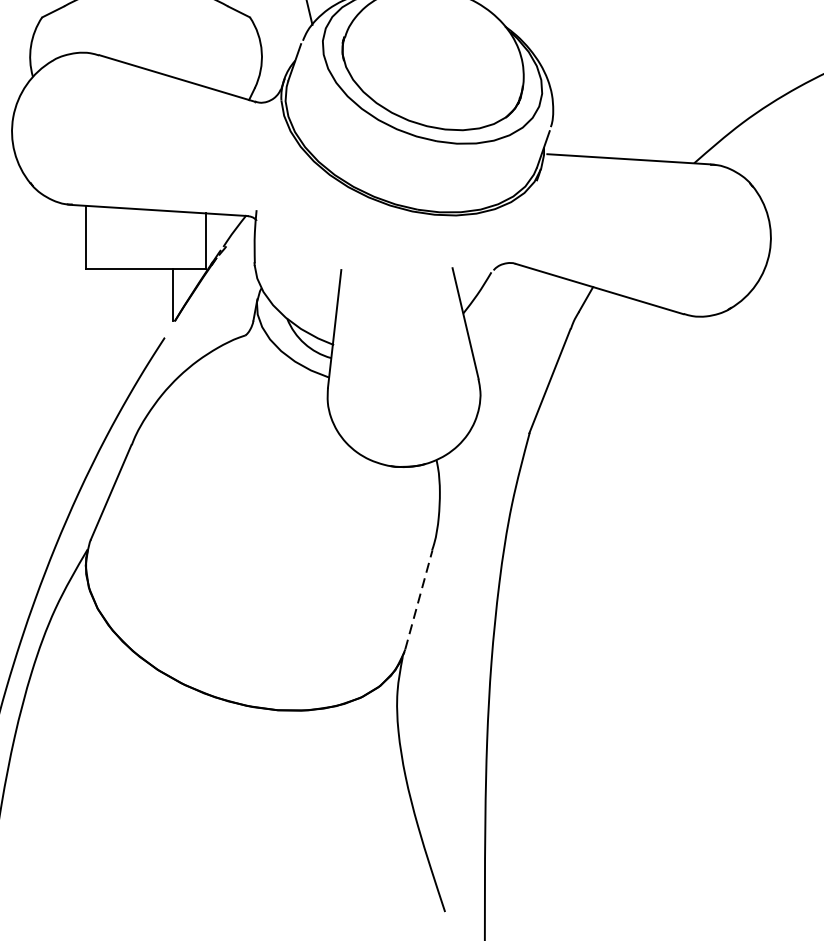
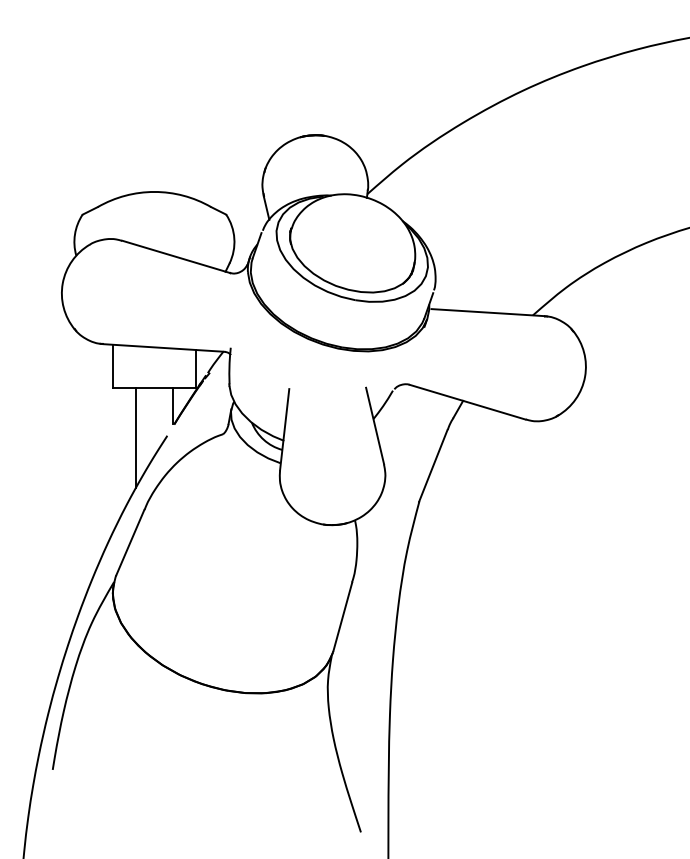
line: (118, 341) -> (135, 438), added
line: (418, 599) -> (342, 616), dashed -> solid

